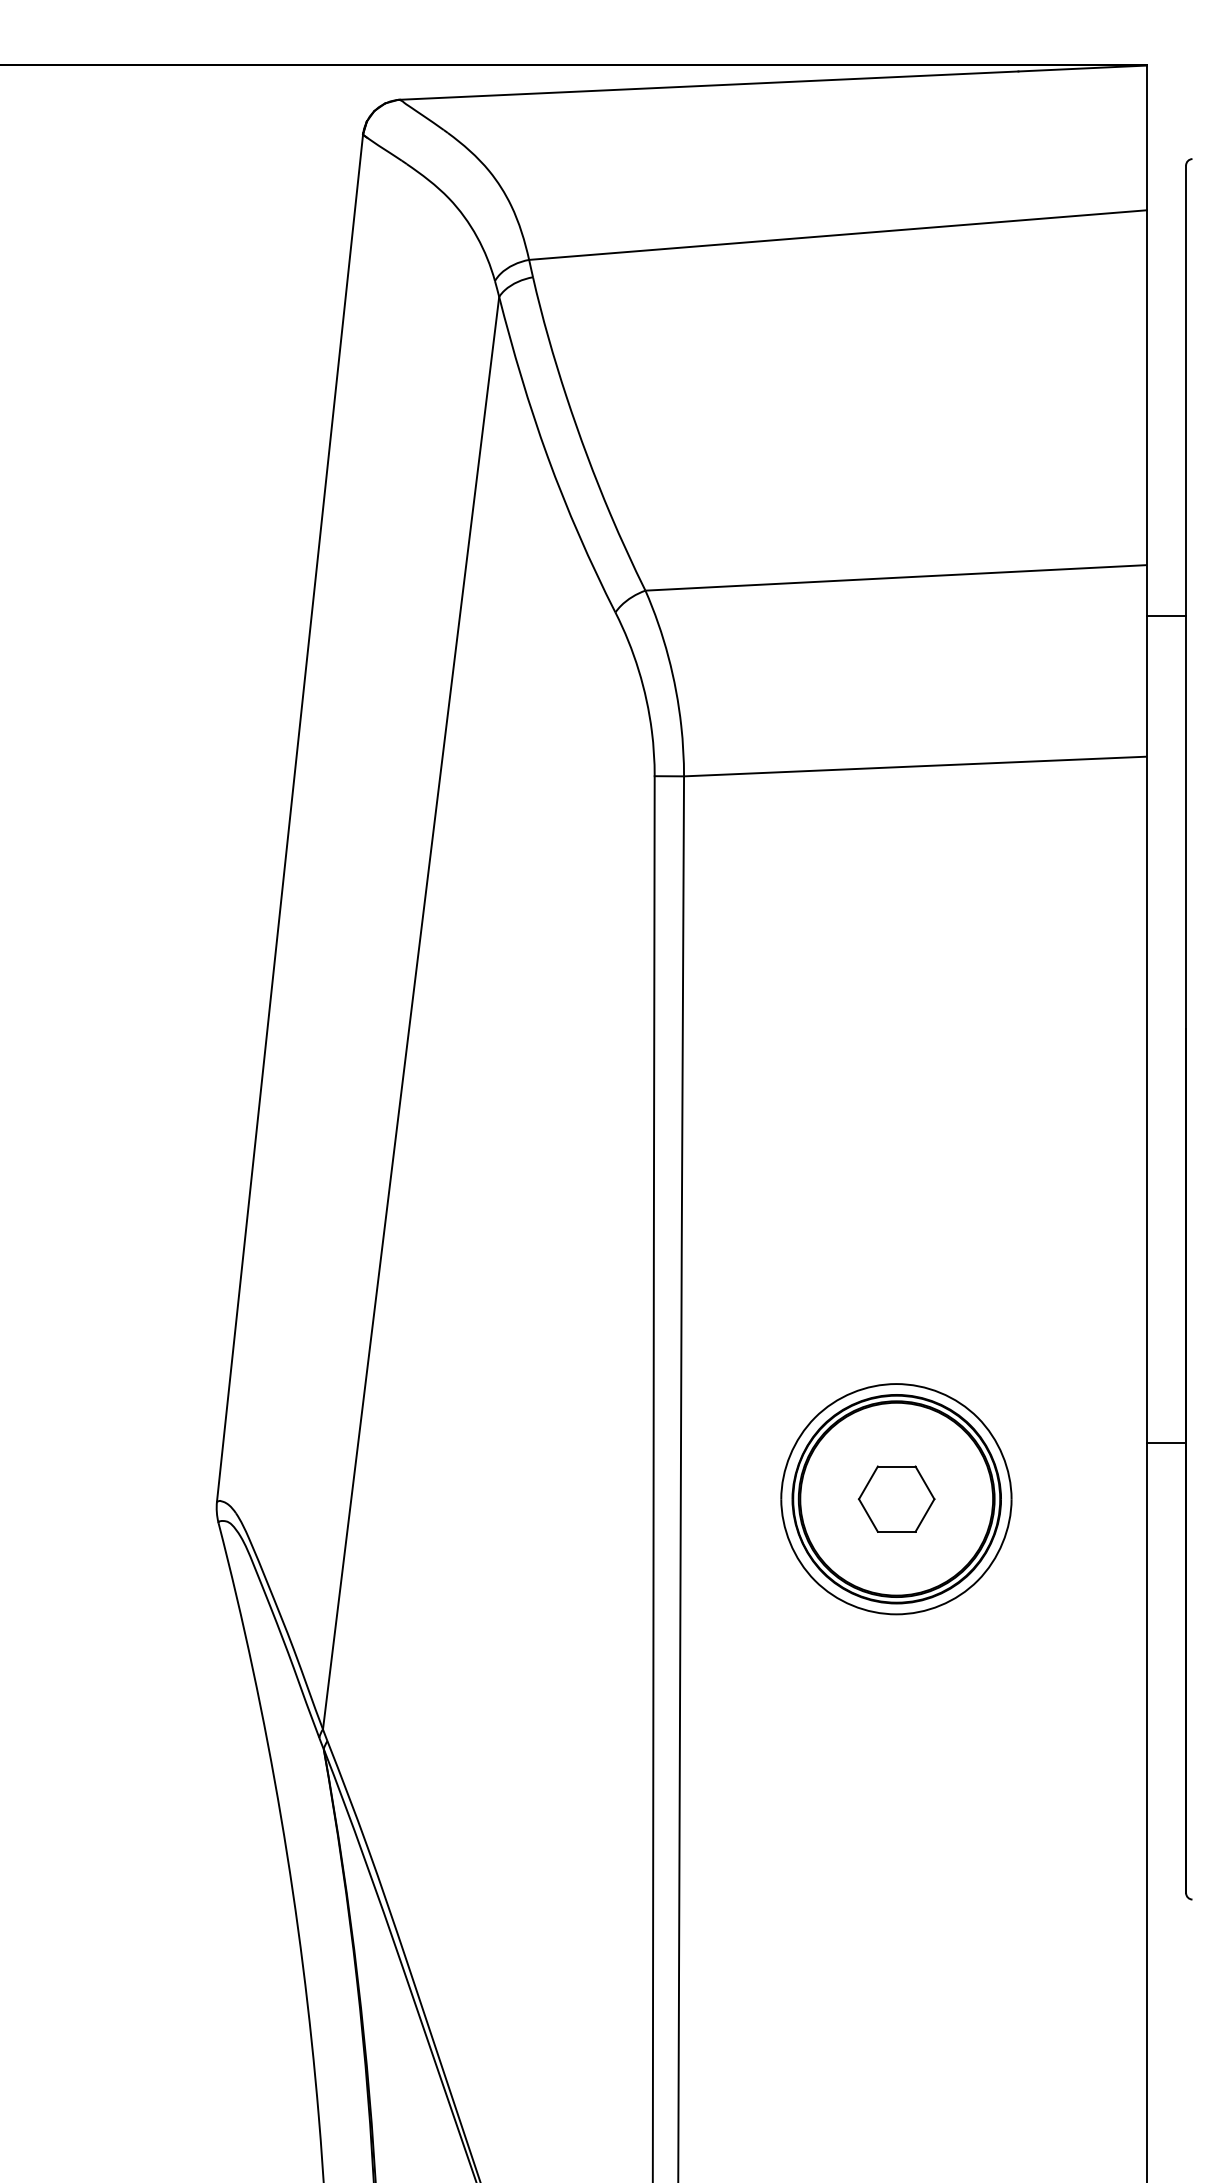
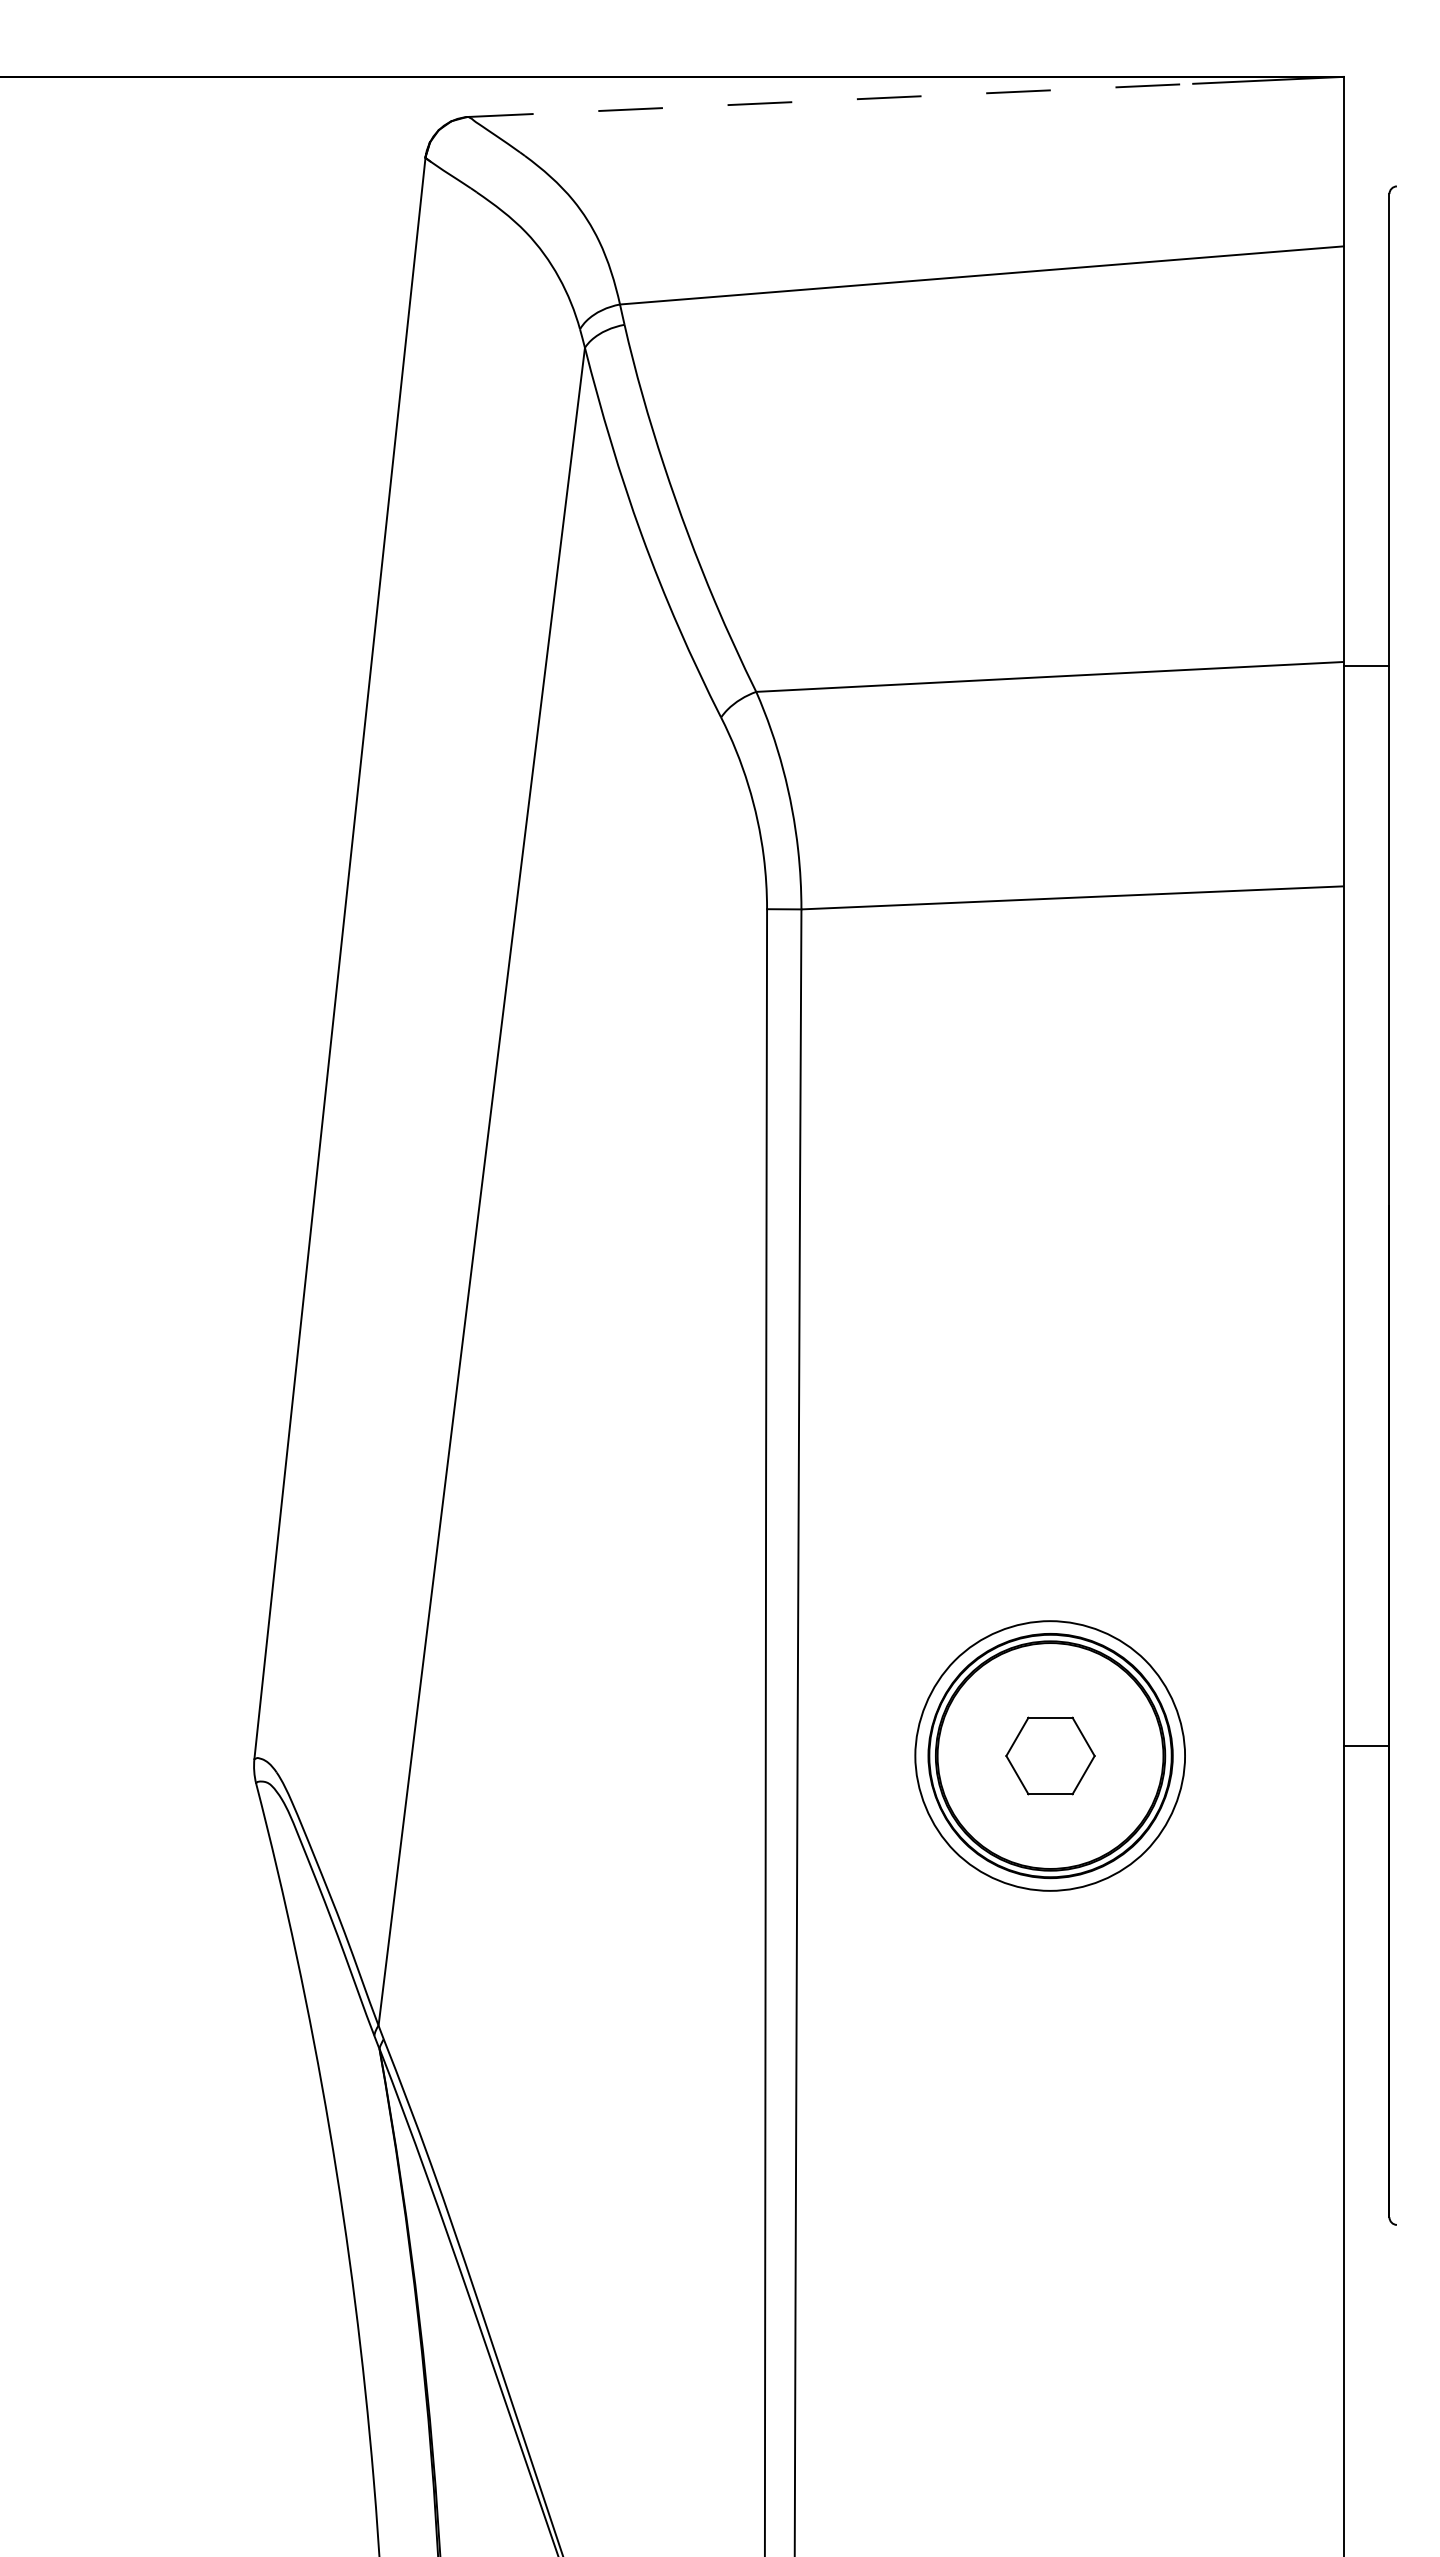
line: (709, 85) -> (831, 100), solid -> dashed
line: (1166, 615) -> (1366, 665), moved
line: (1166, 1442) -> (1366, 1745), moved

